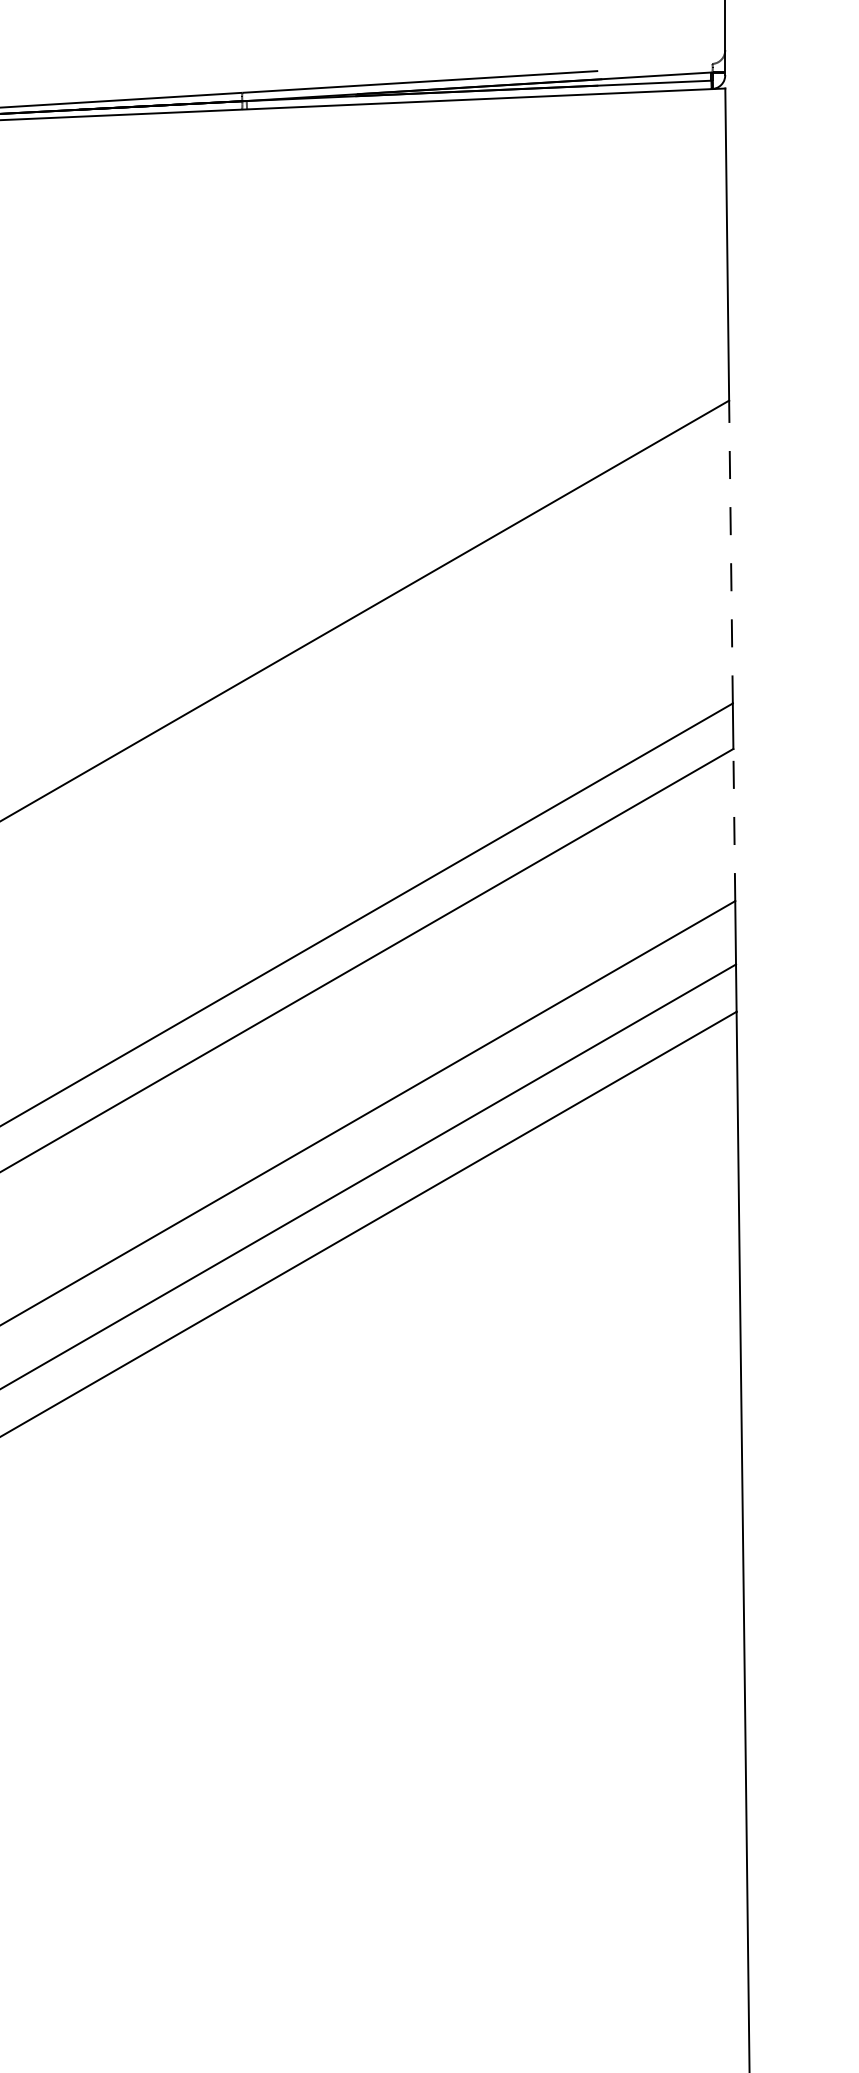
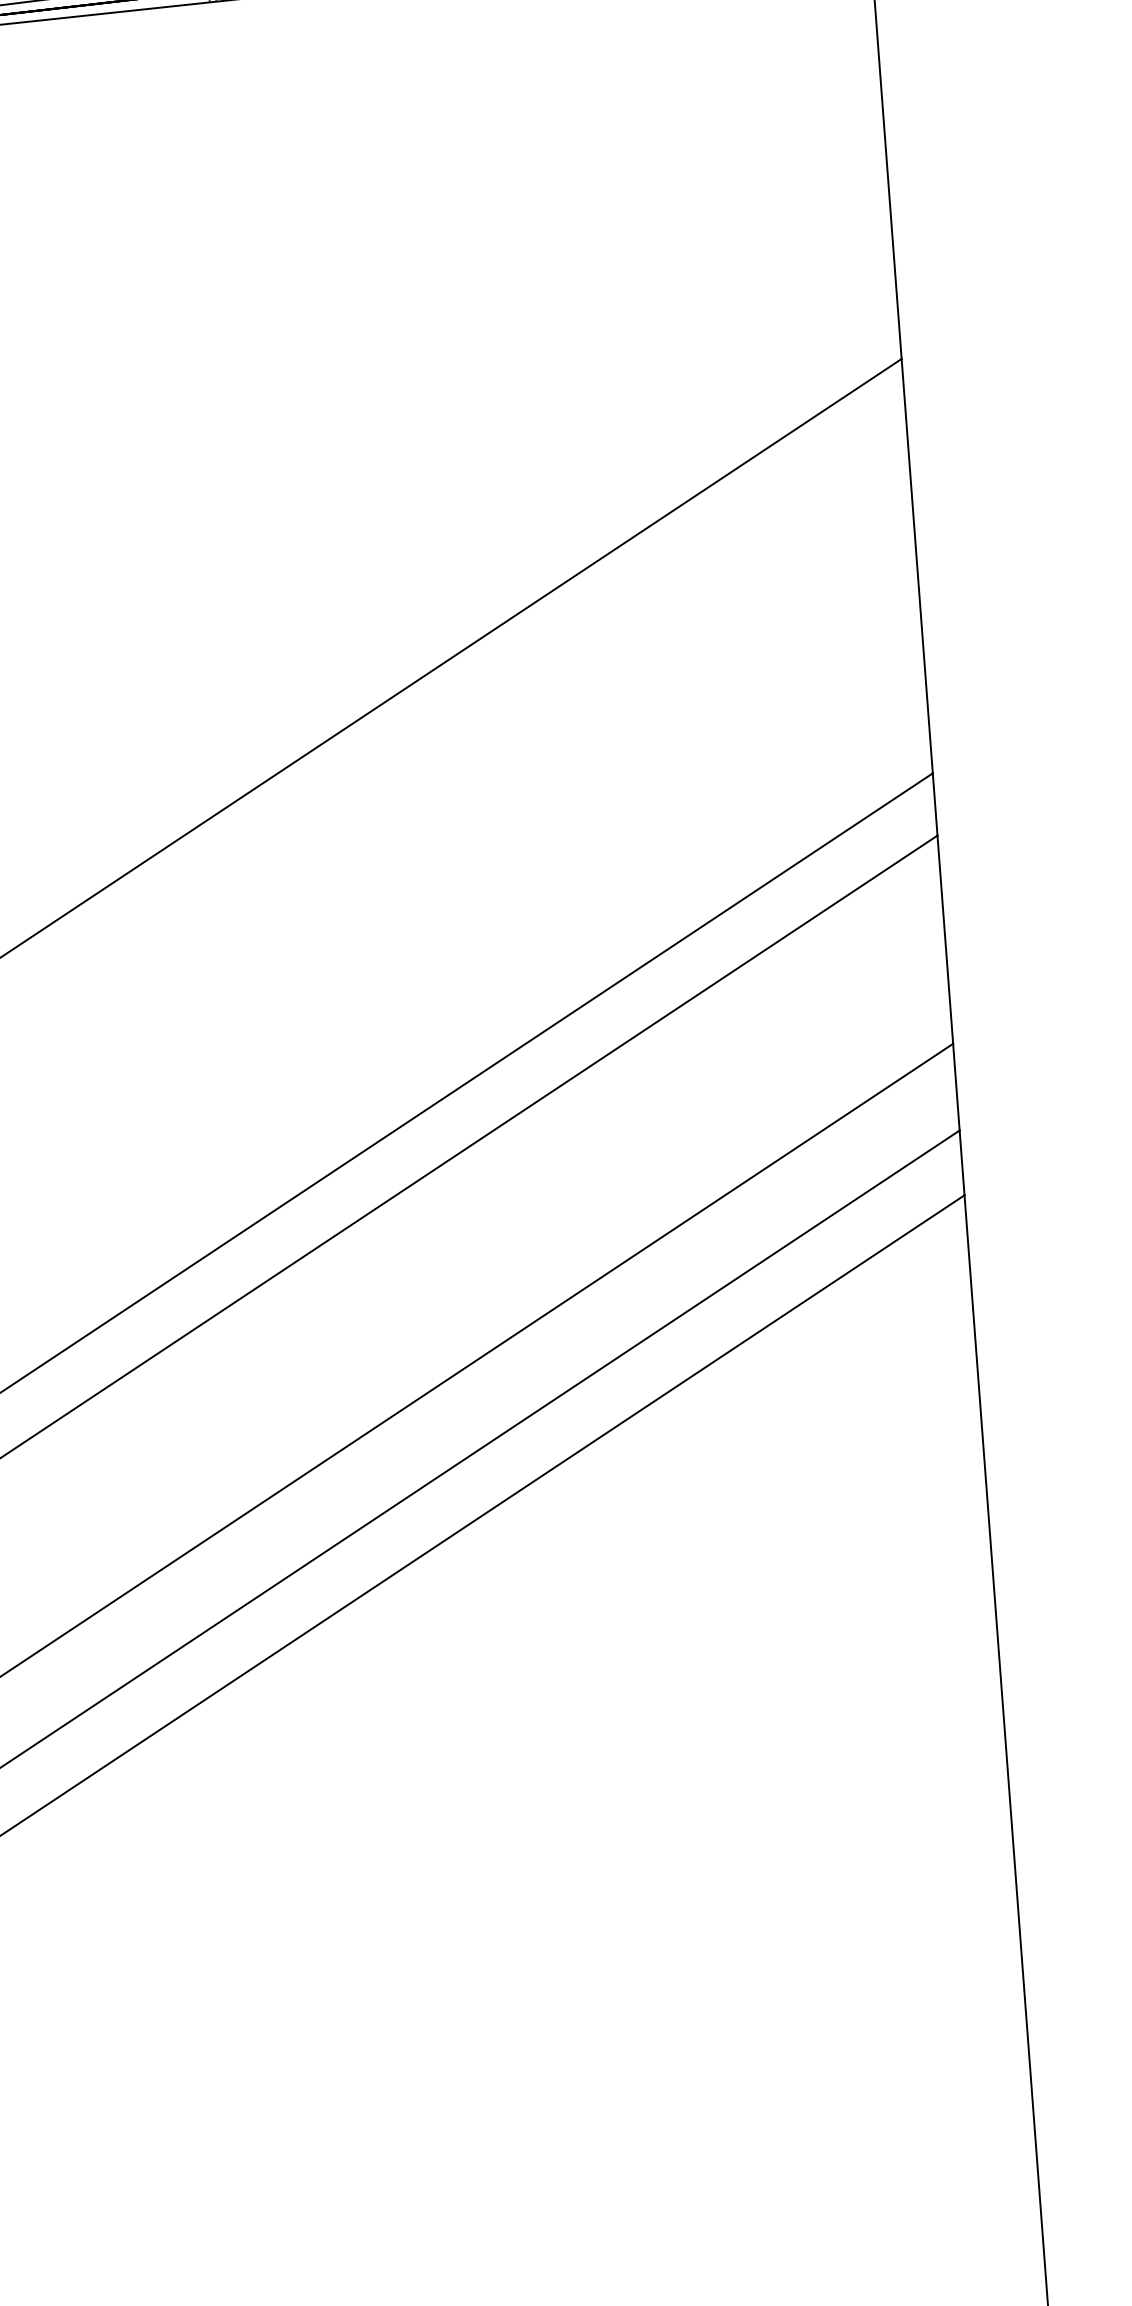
line: (730, 551) -> (916, 565), dashed -> solid
line: (734, 824) -> (945, 938), dashed -> solid

